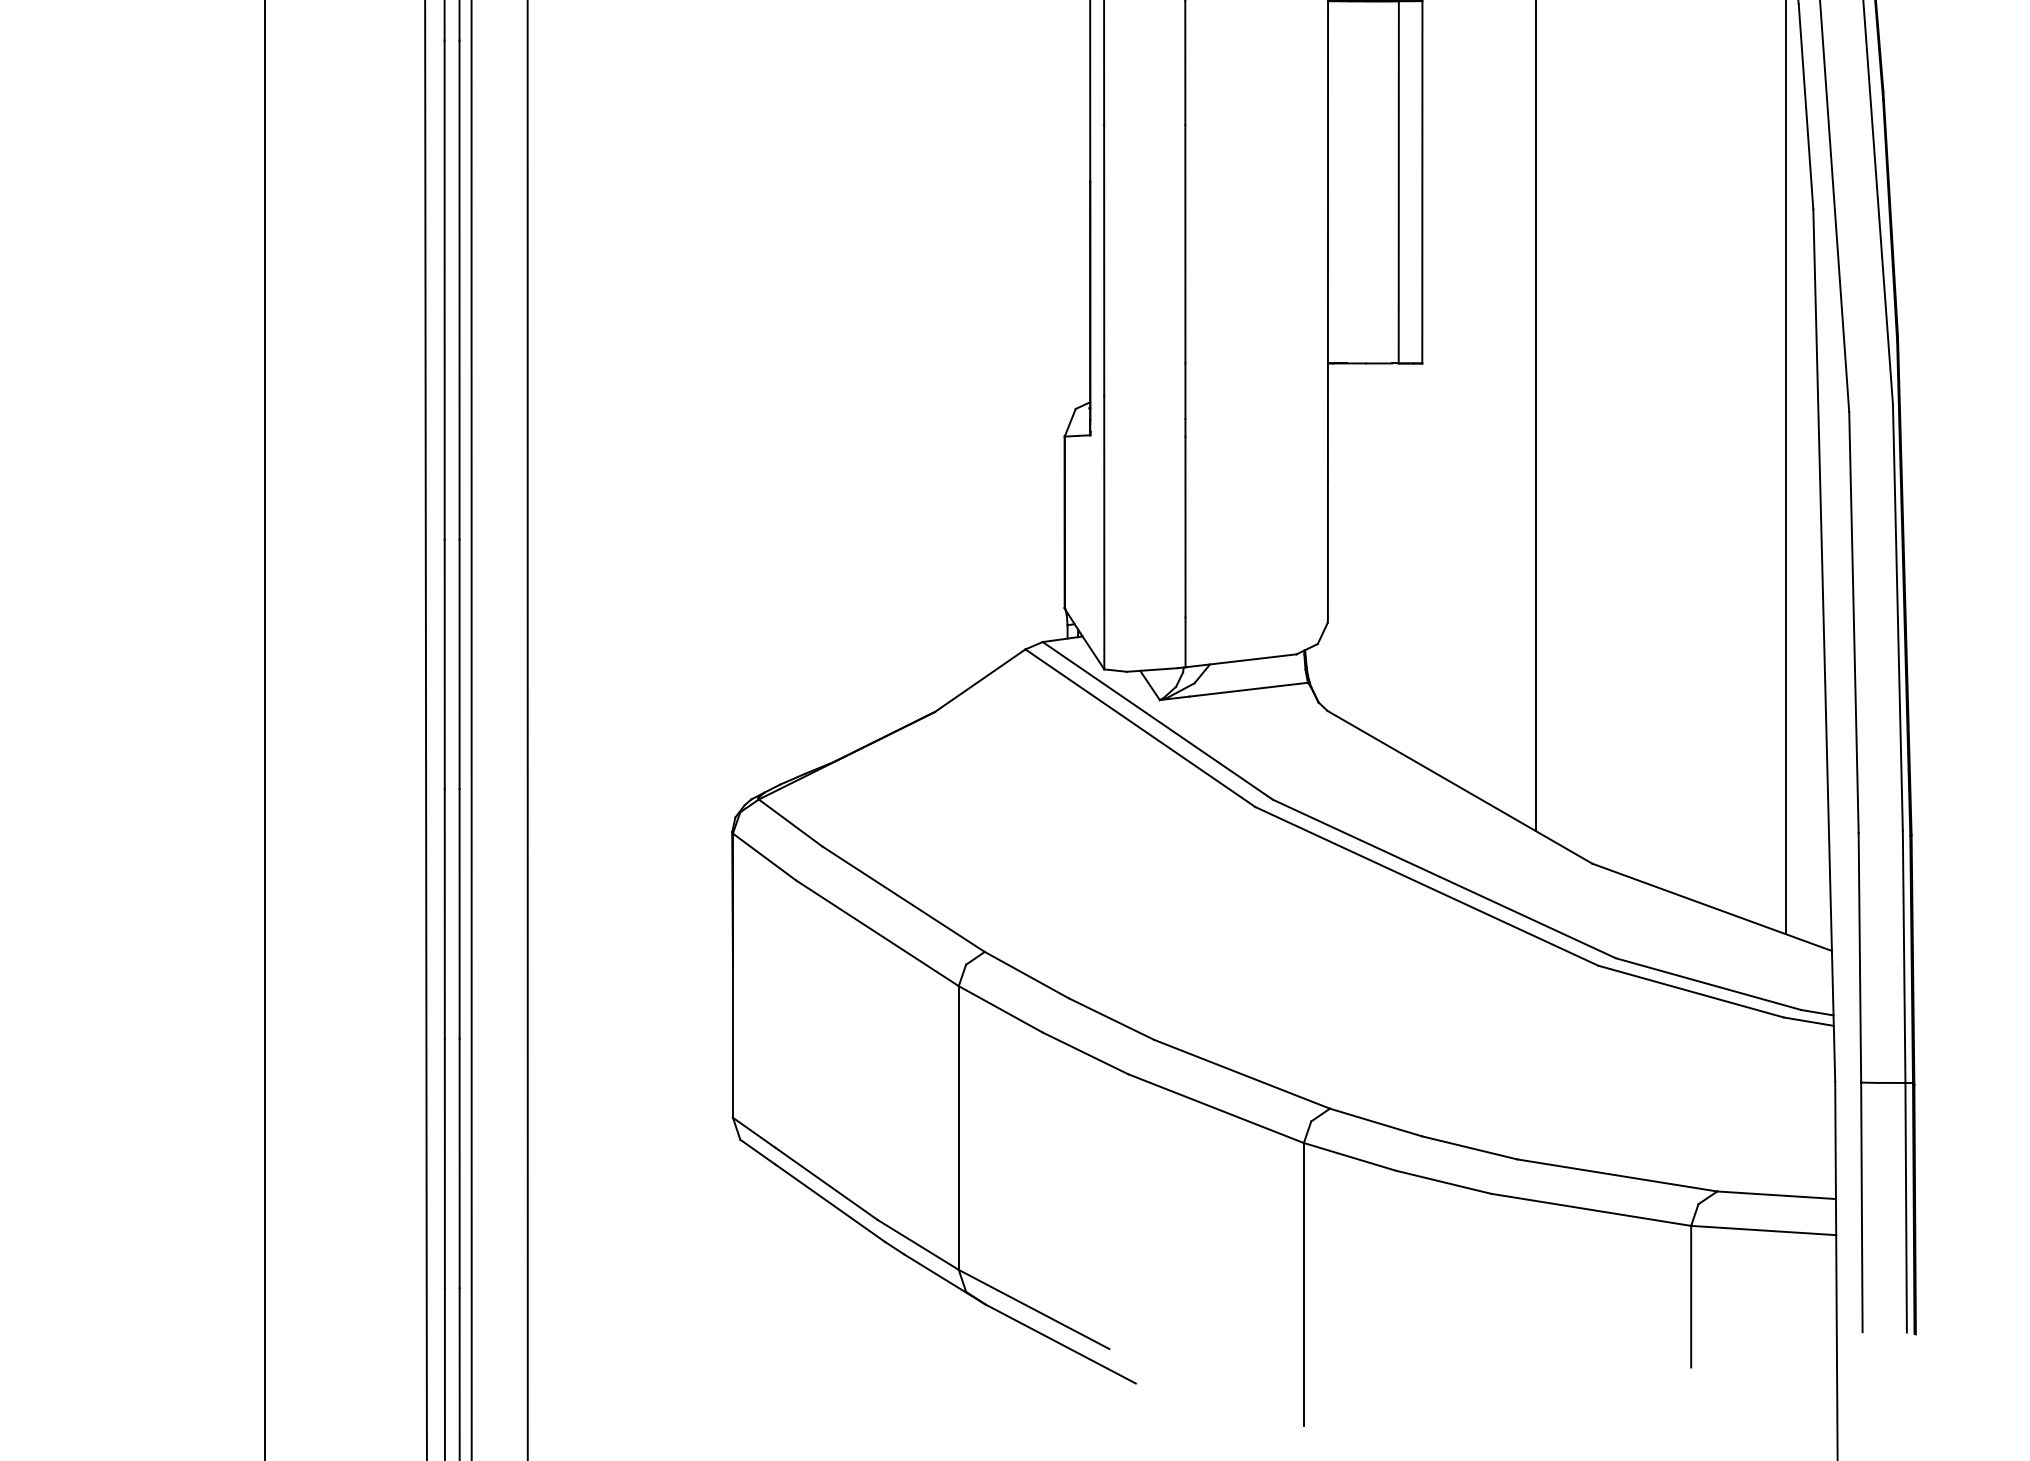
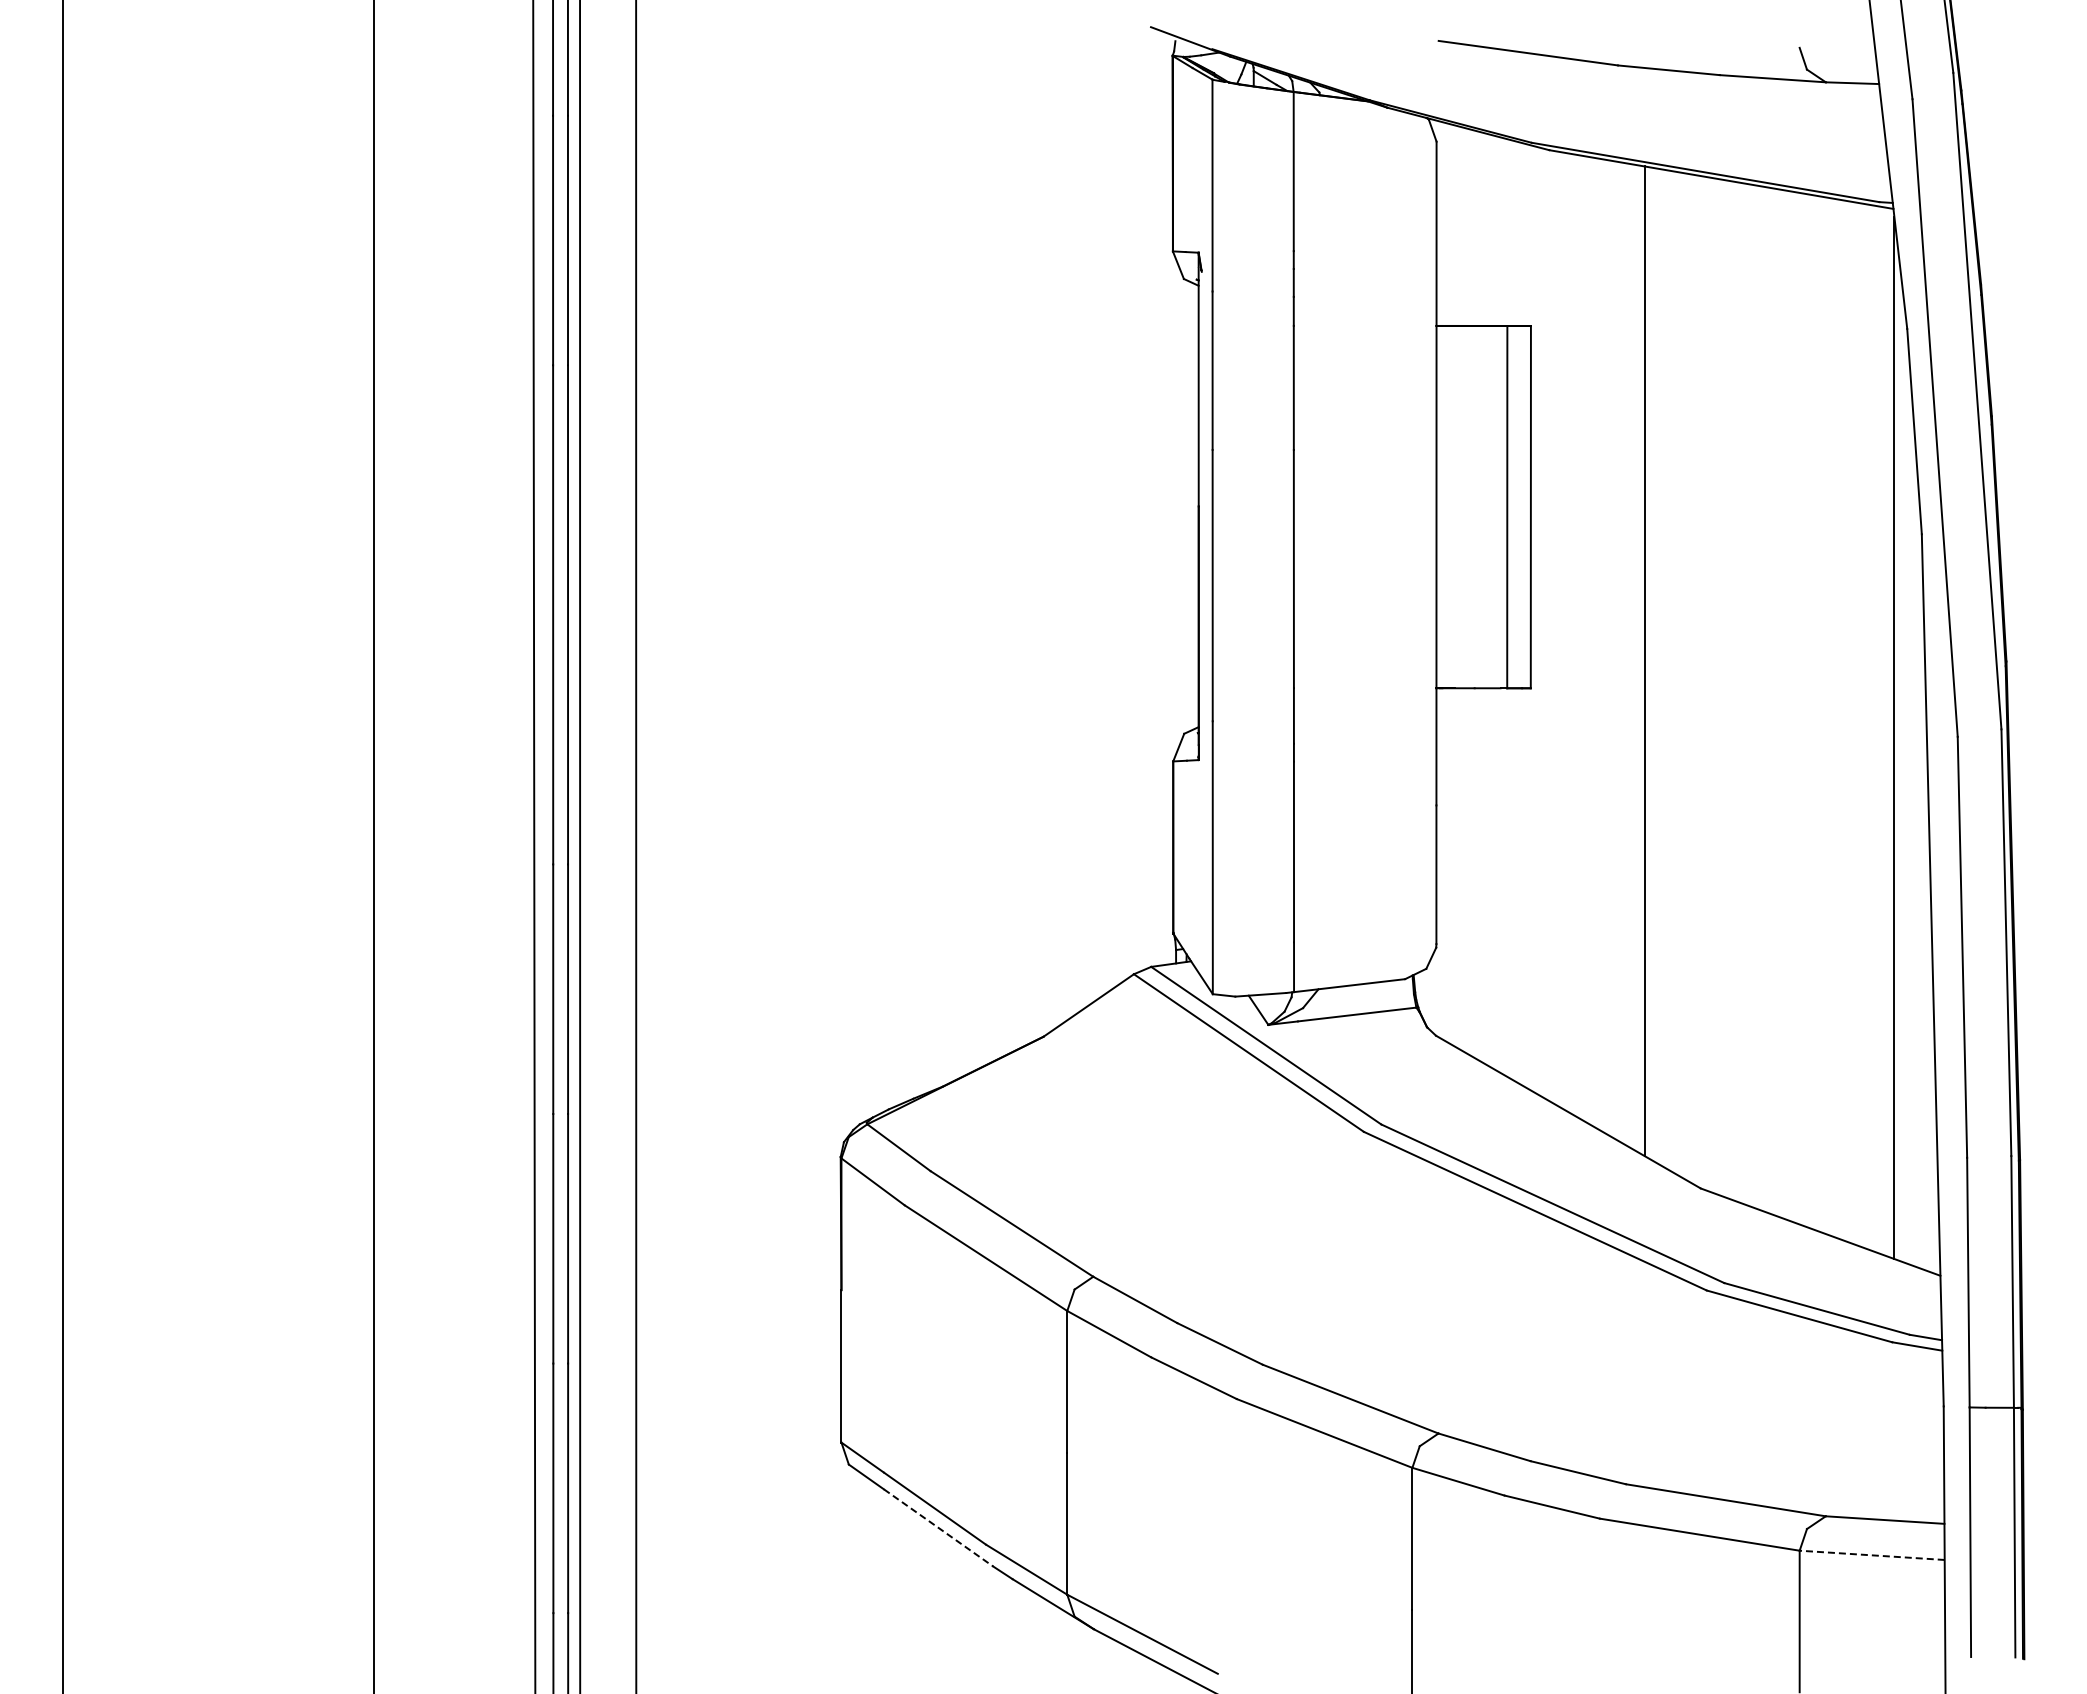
line: (830, 1202) -> (938, 1527), solid -> dashed
line: (1764, 1230) -> (1872, 1555), solid -> dashed

